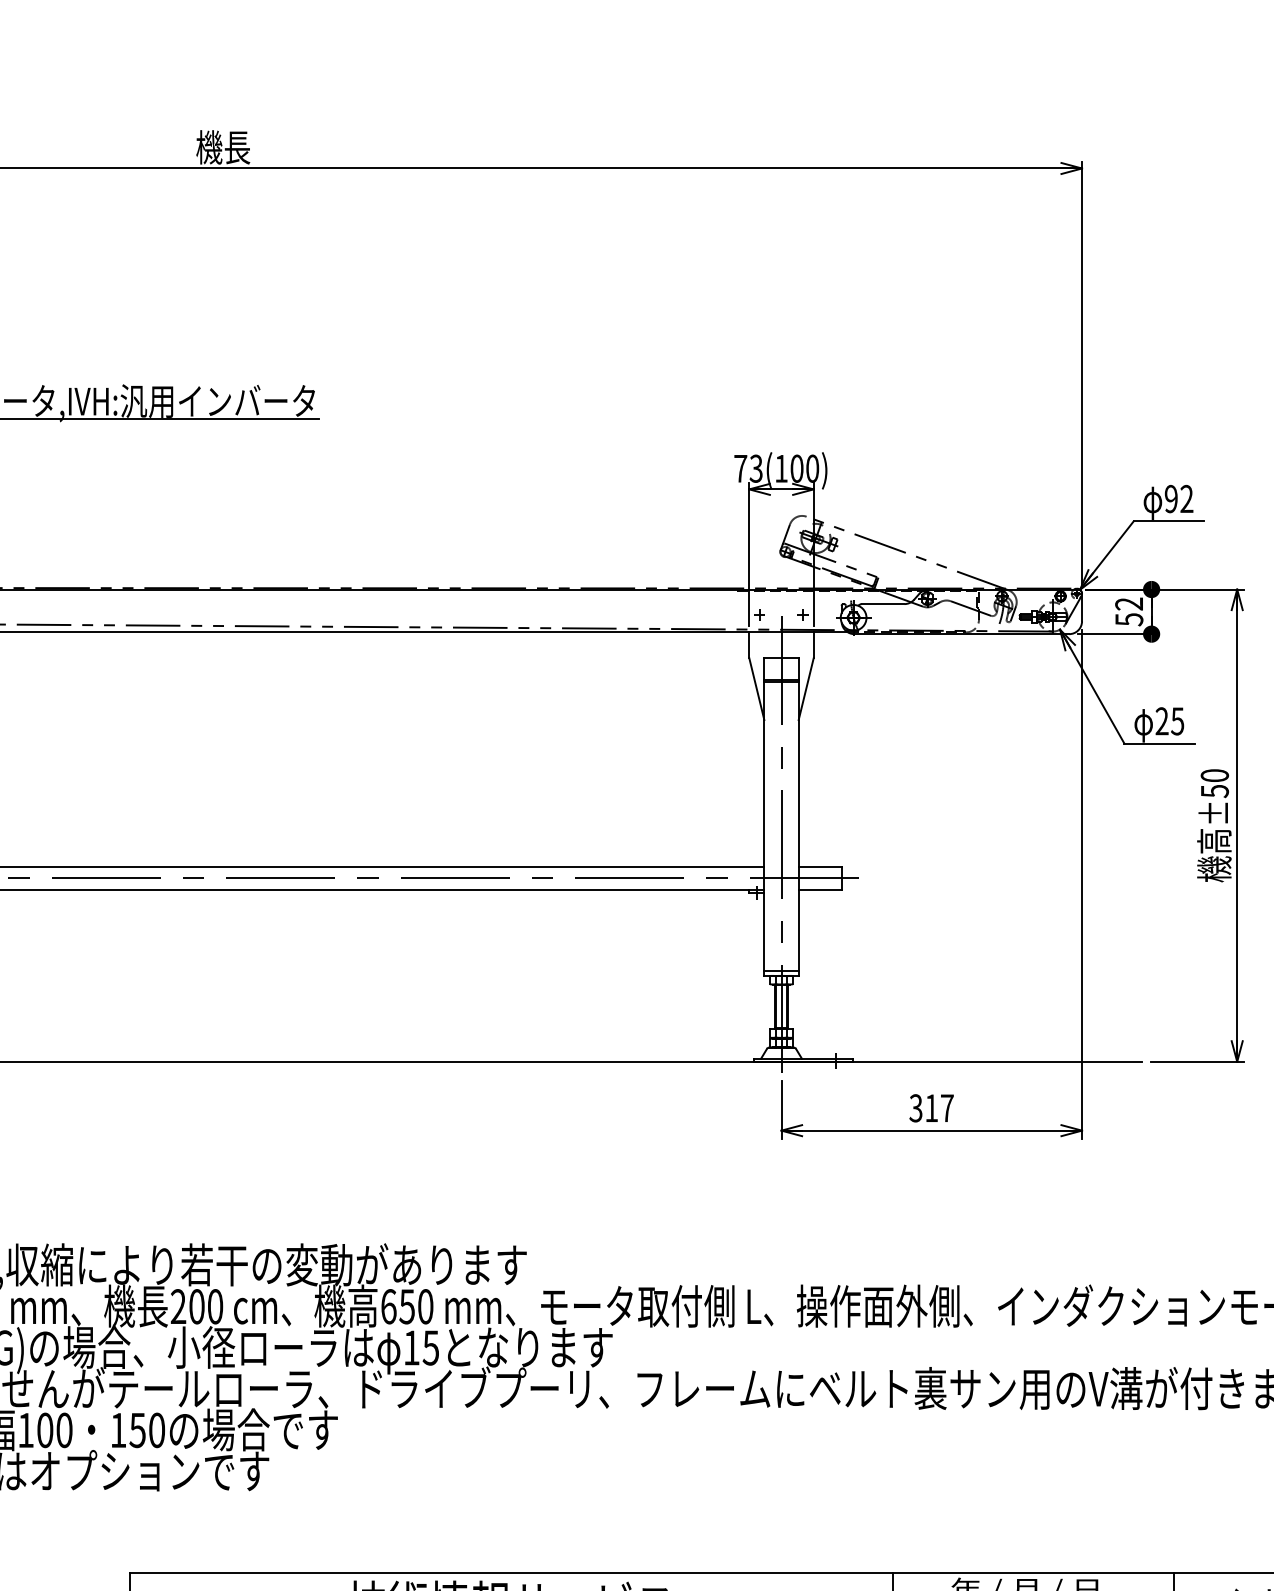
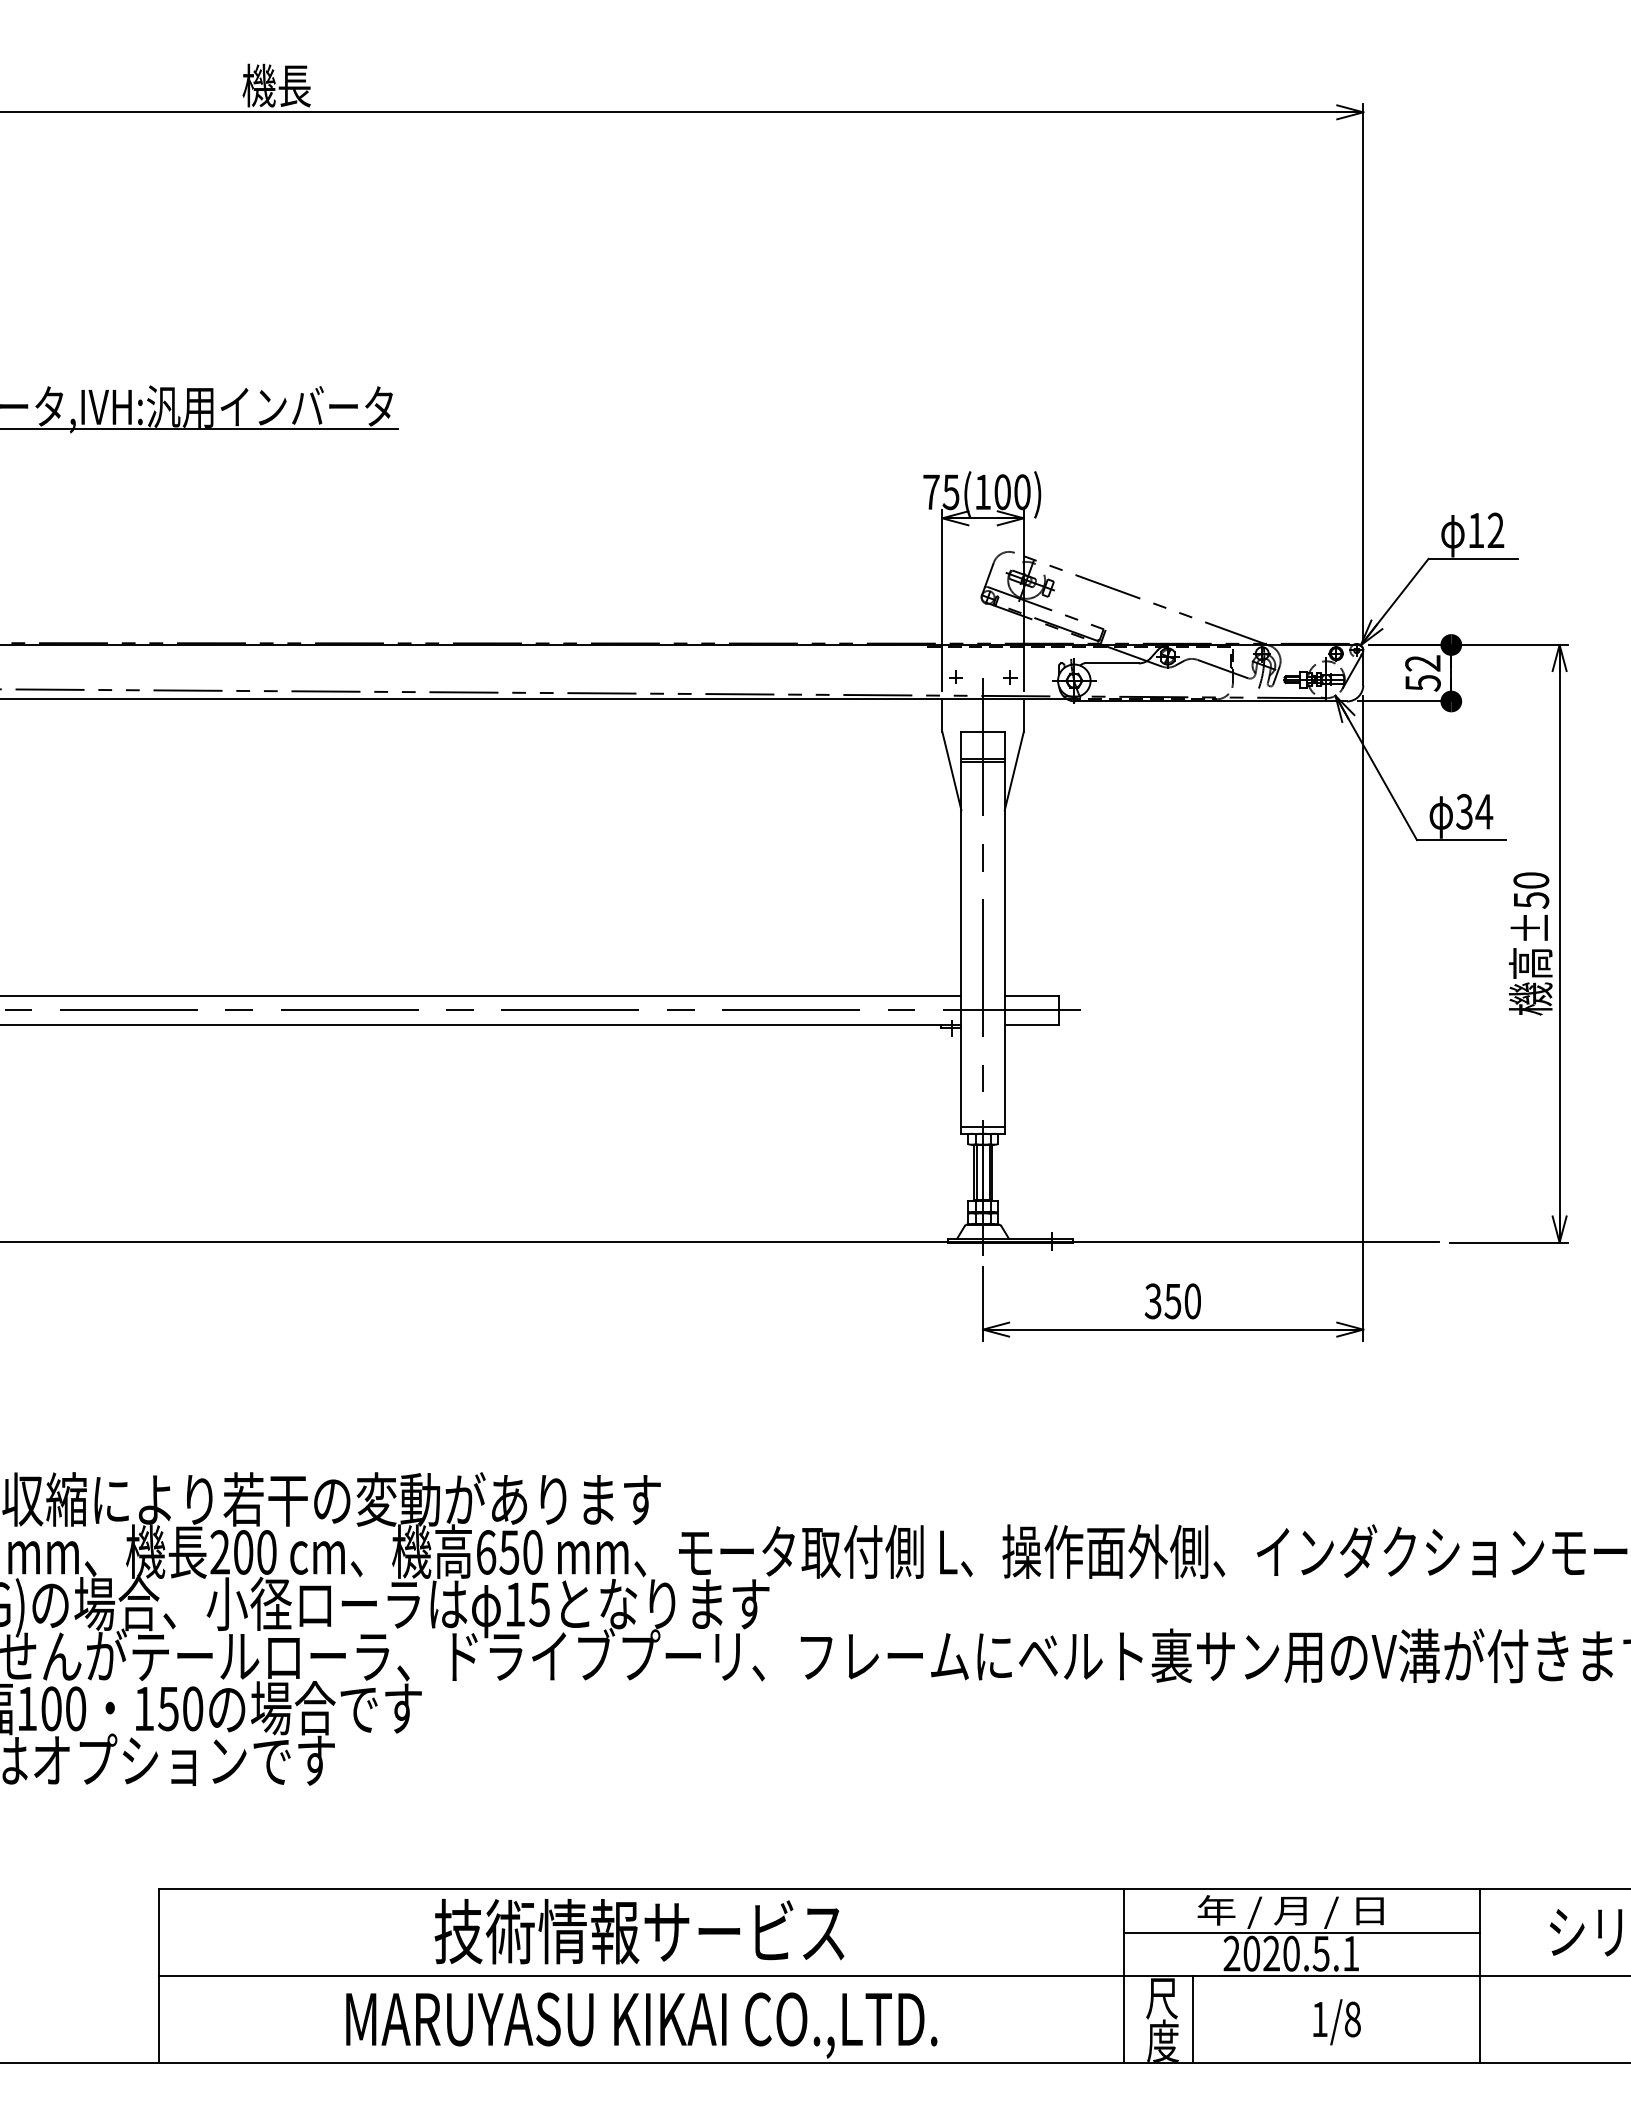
text: (756, 468) -> (951, 491), 73(100) -> 75(100)
text: (1171, 499) -> (1476, 530), 92 -> 12
text: (1169, 721) -> (1474, 811), 25 -> 34
text: (939, 1108) -> (1182, 1301), 317 -> 350

